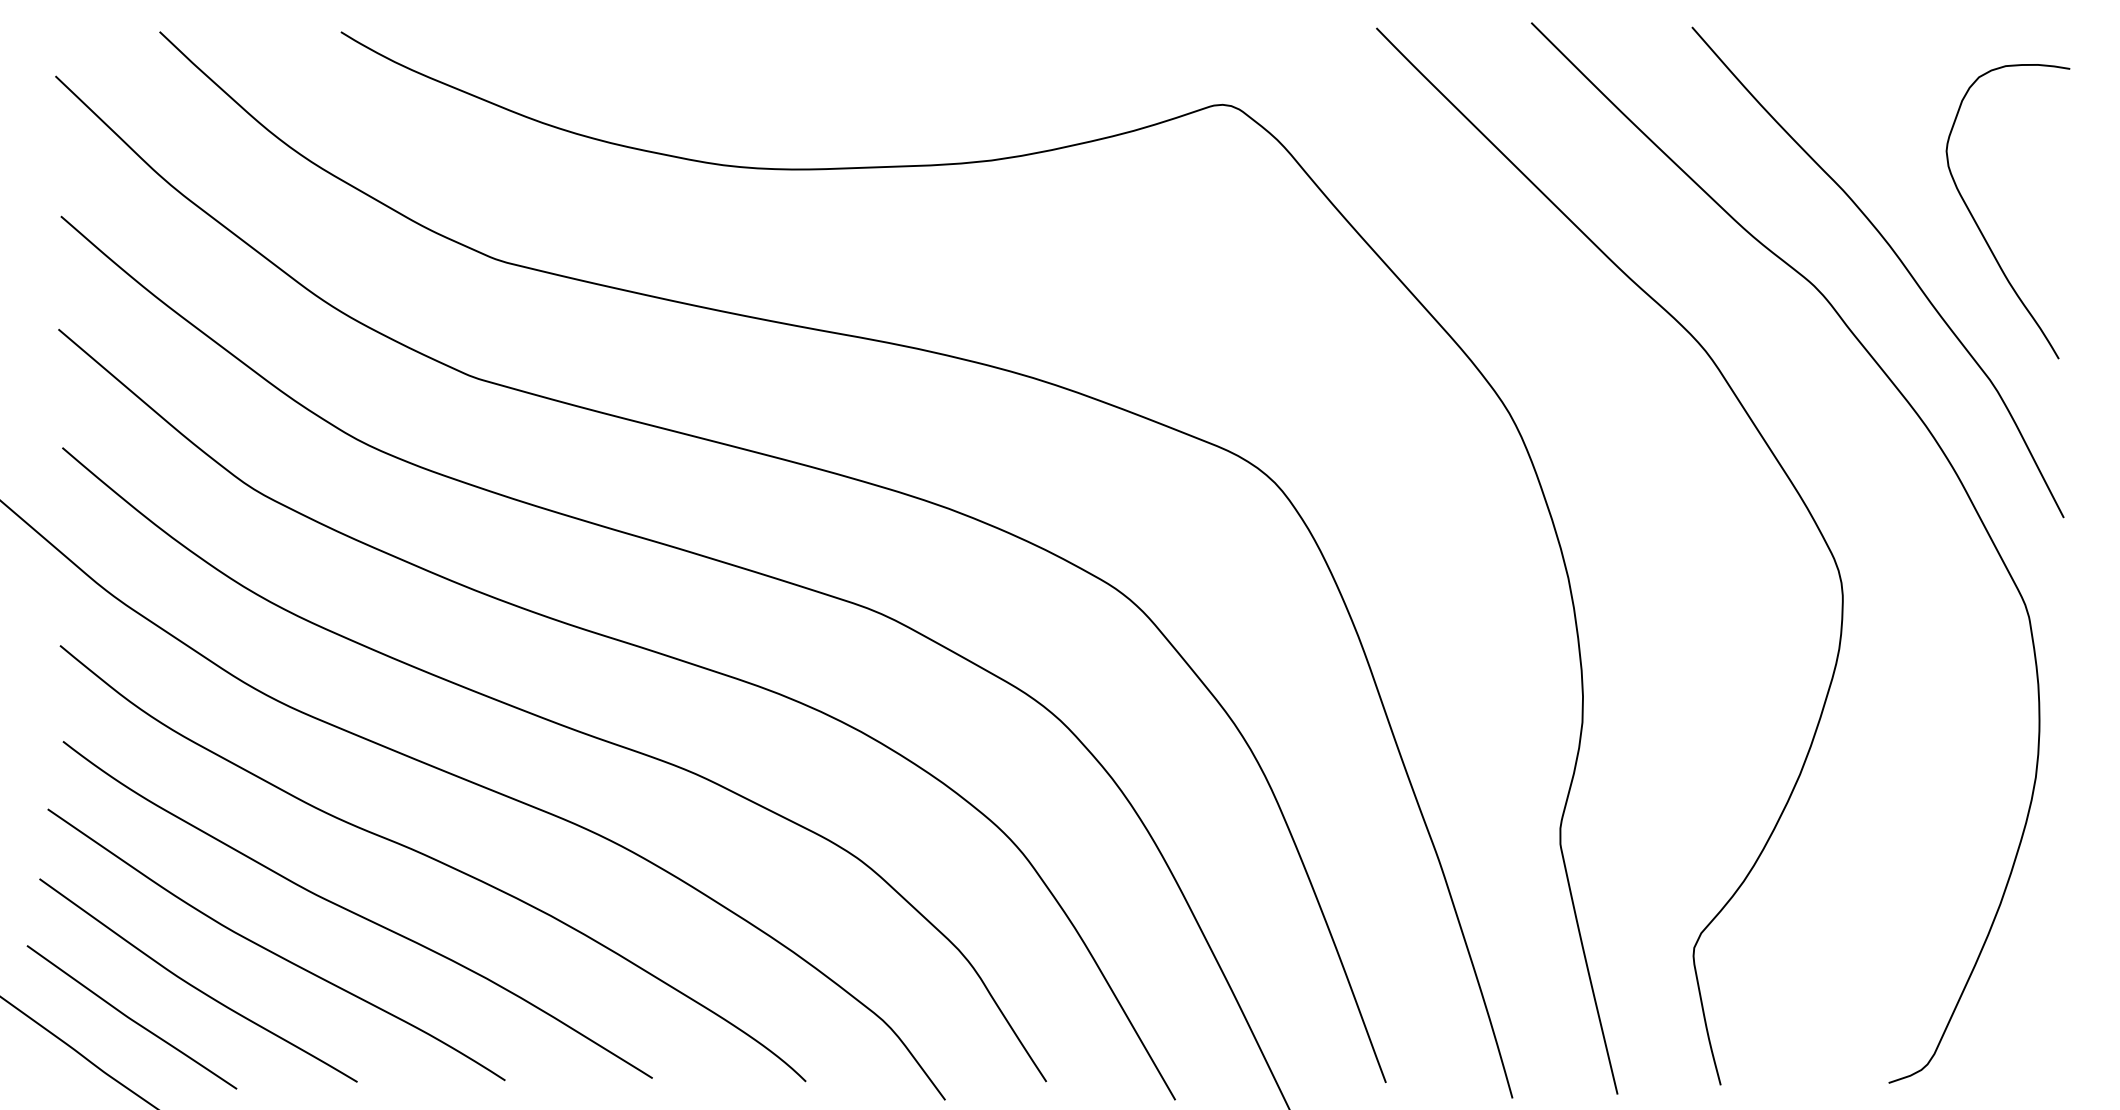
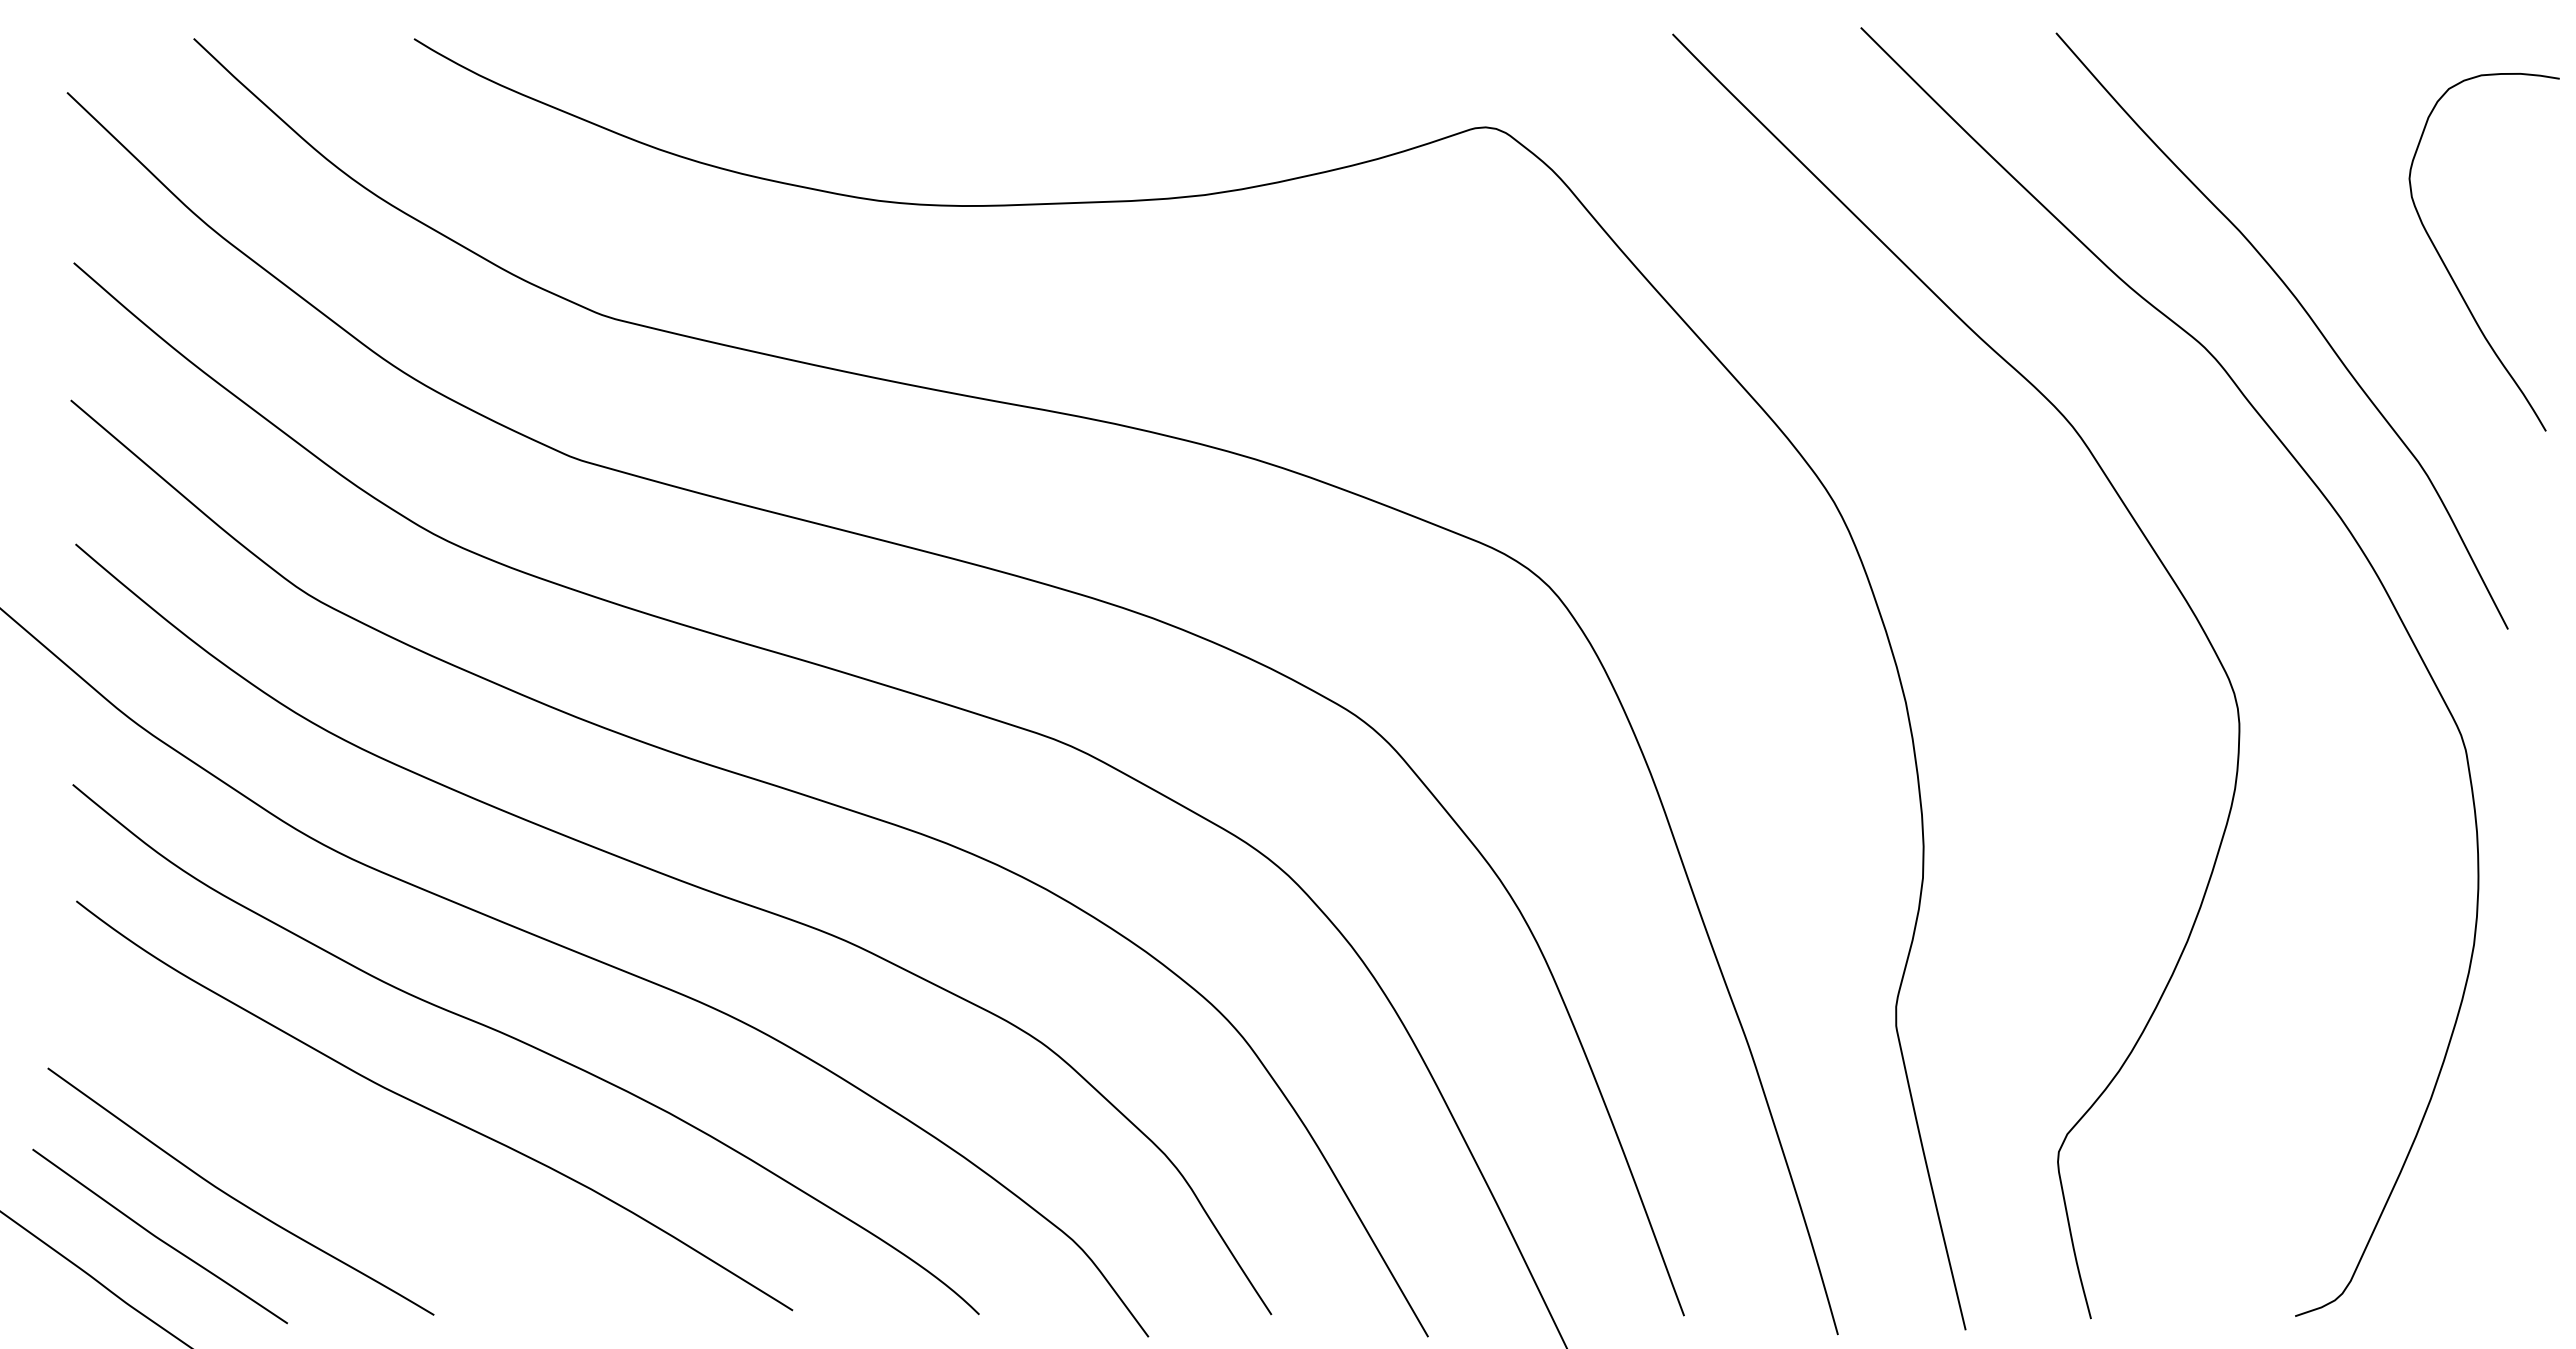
curve: (1978, 225) -> (2448, 269), moved
curve: (271, 950) -> (329, 1155), removed

